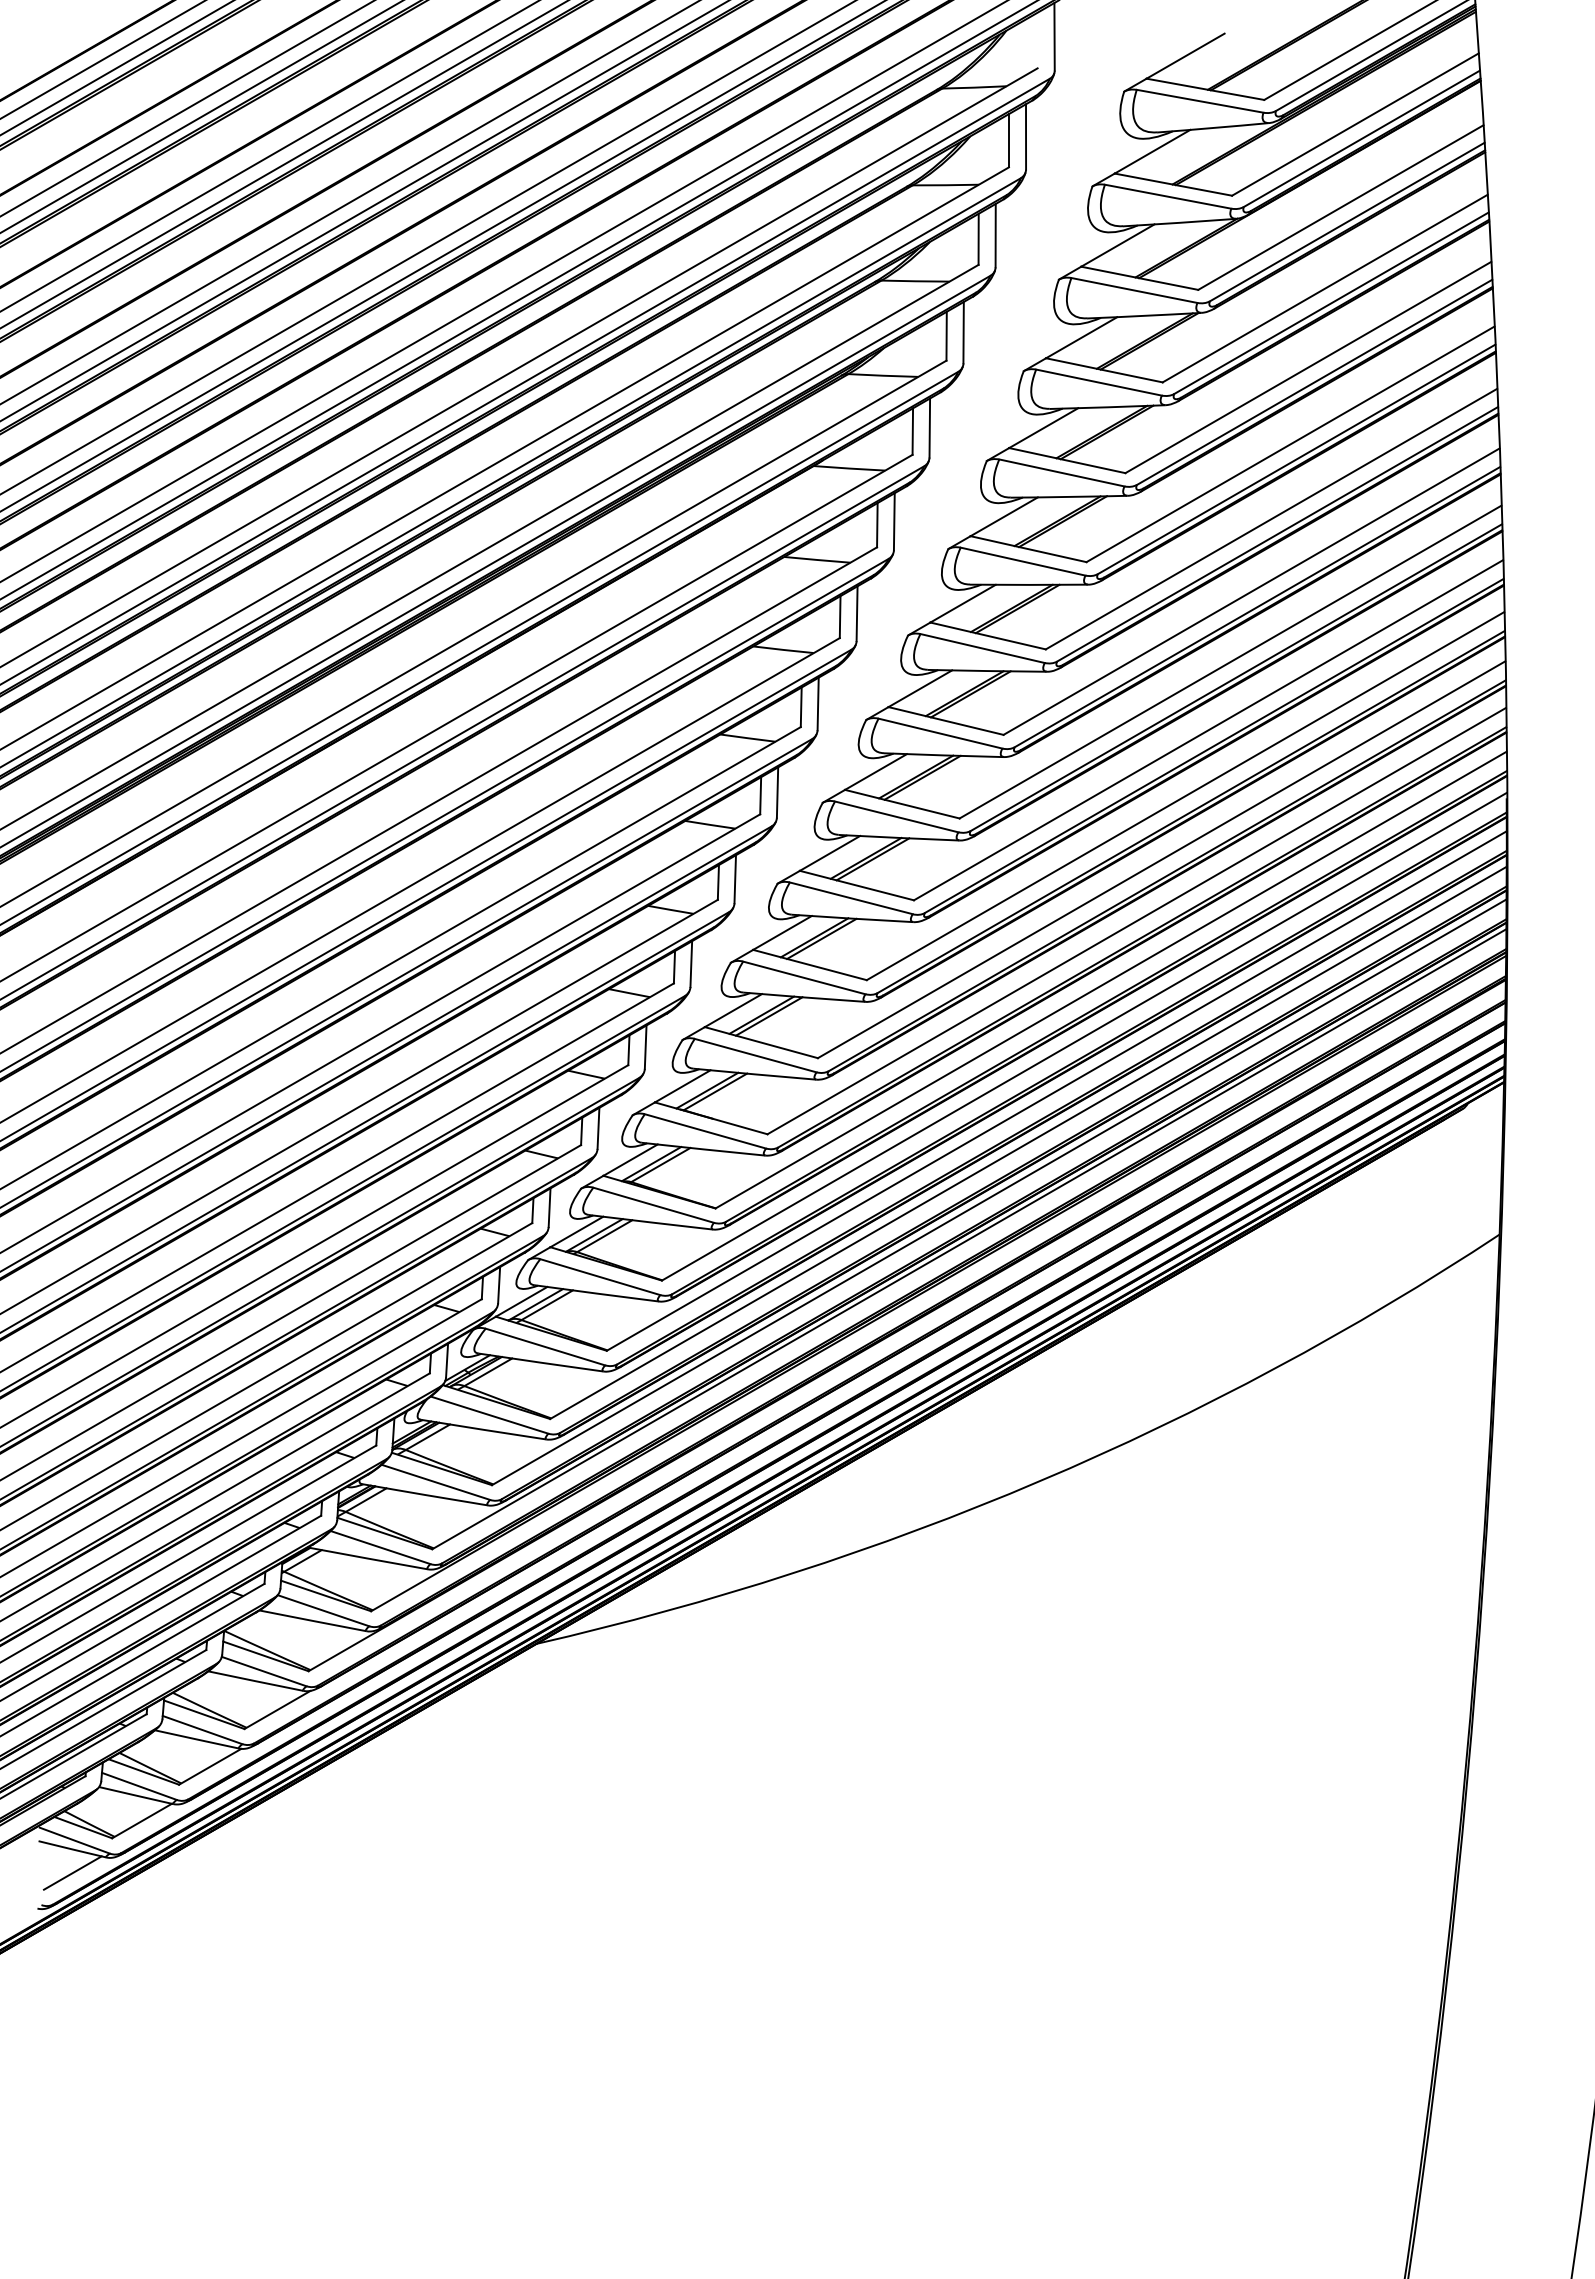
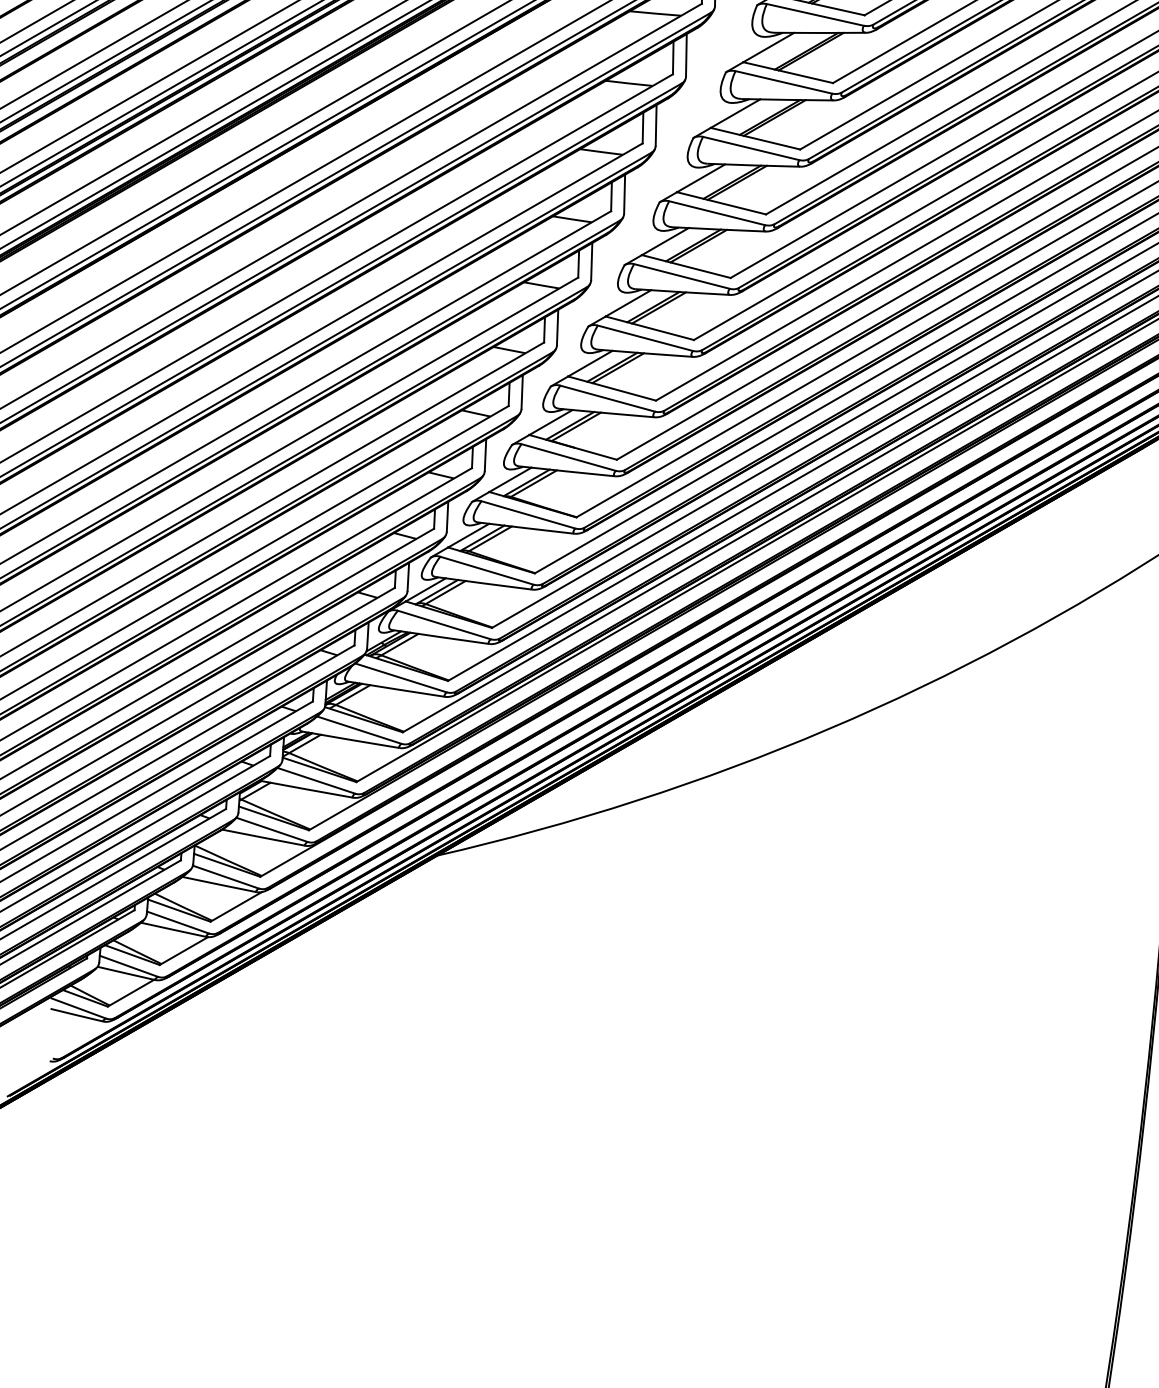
line: (72, 1872) -> (76, 1033), removed

